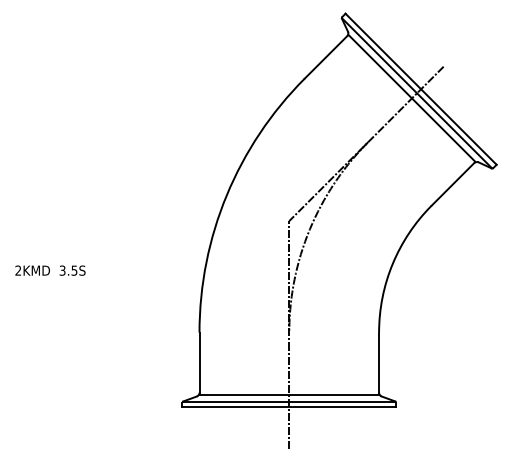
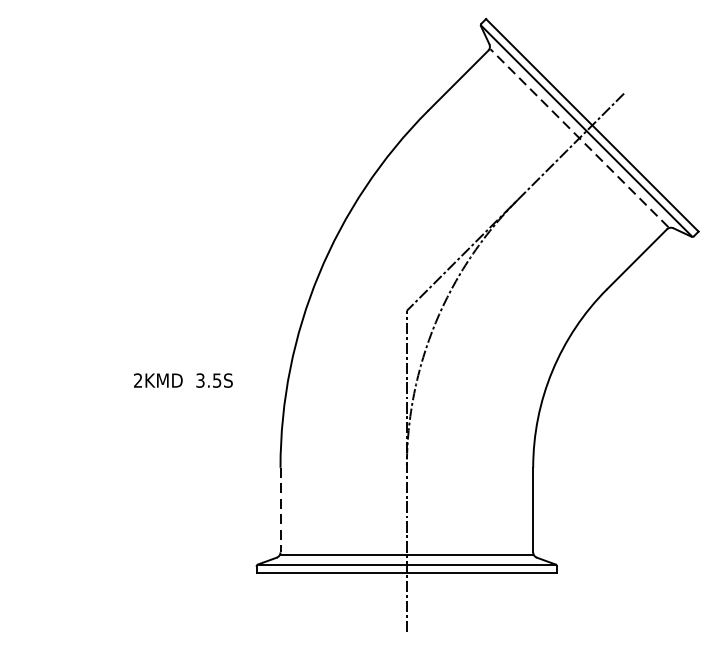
line: (411, 98) -> (578, 138), solid -> dashed
text: (50, 270) -> (183, 380), moved
line: (199, 363) -> (280, 511), solid -> dashed

